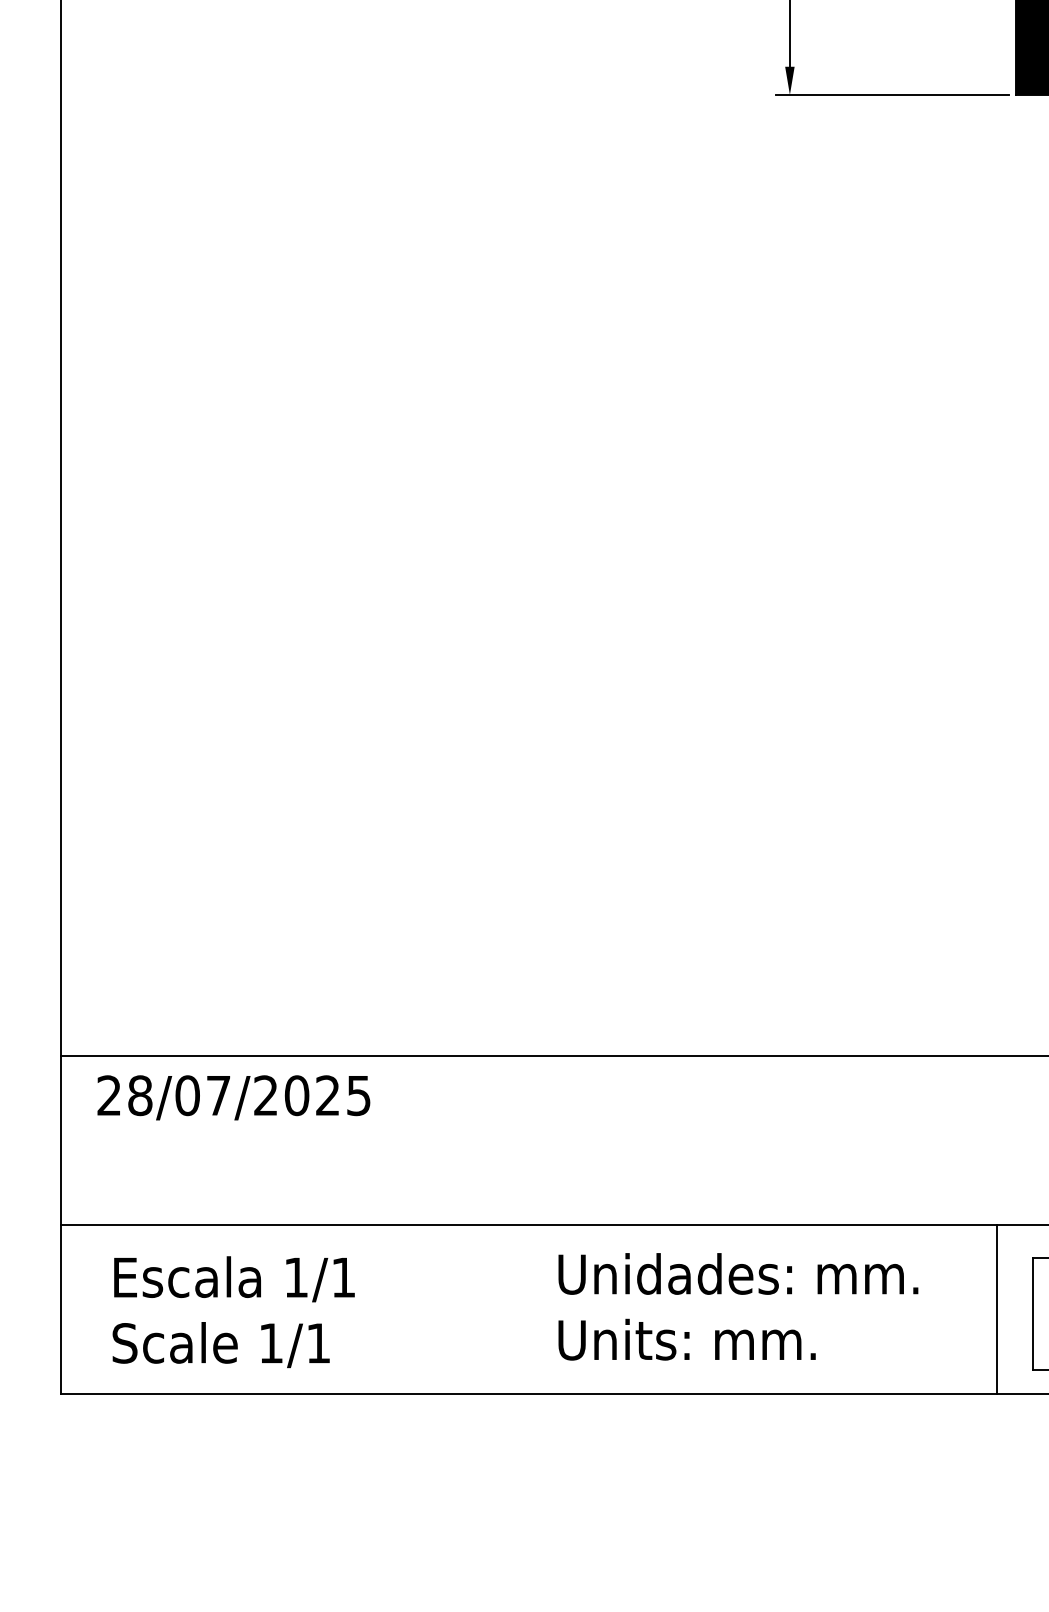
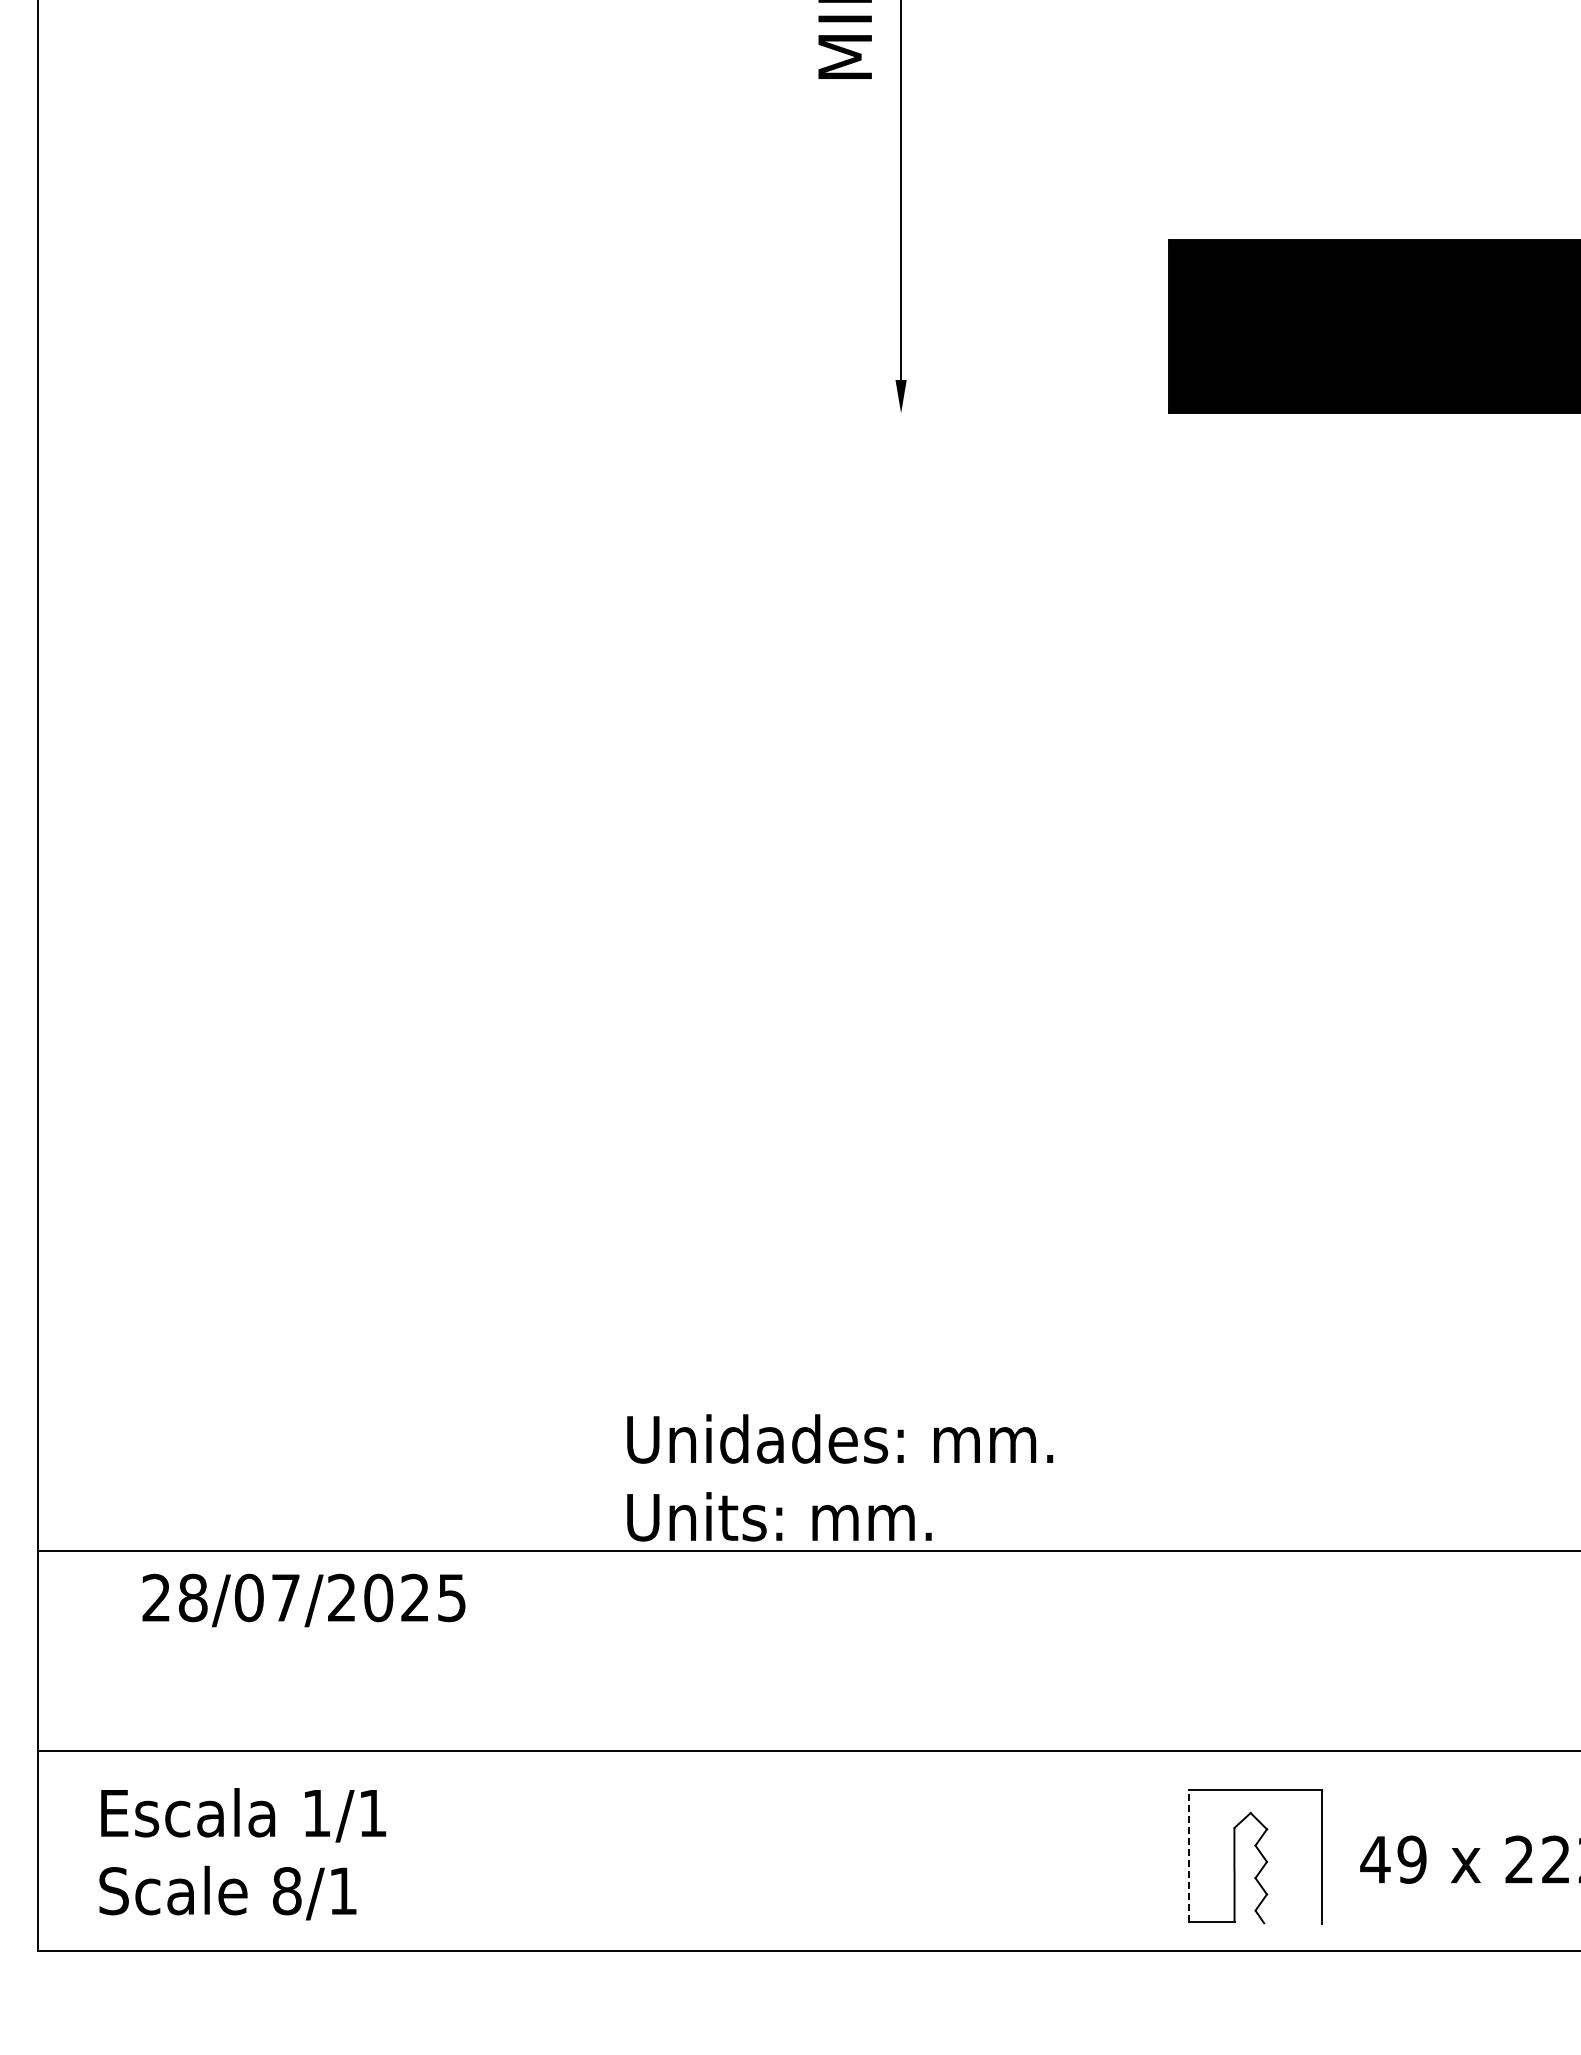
line: (892, 95) -> (1022, 413), removed
text: (233, 1097) -> (303, 1600), moved
text: (738, 1306) -> (840, 1477), moved
line: (997, 1309) -> (1146, 1850), removed
line: (1033, 1313) -> (1189, 1855), solid -> dashed
text: (271, 1343) -> (287, 1891), 1/1 -> 8/1

